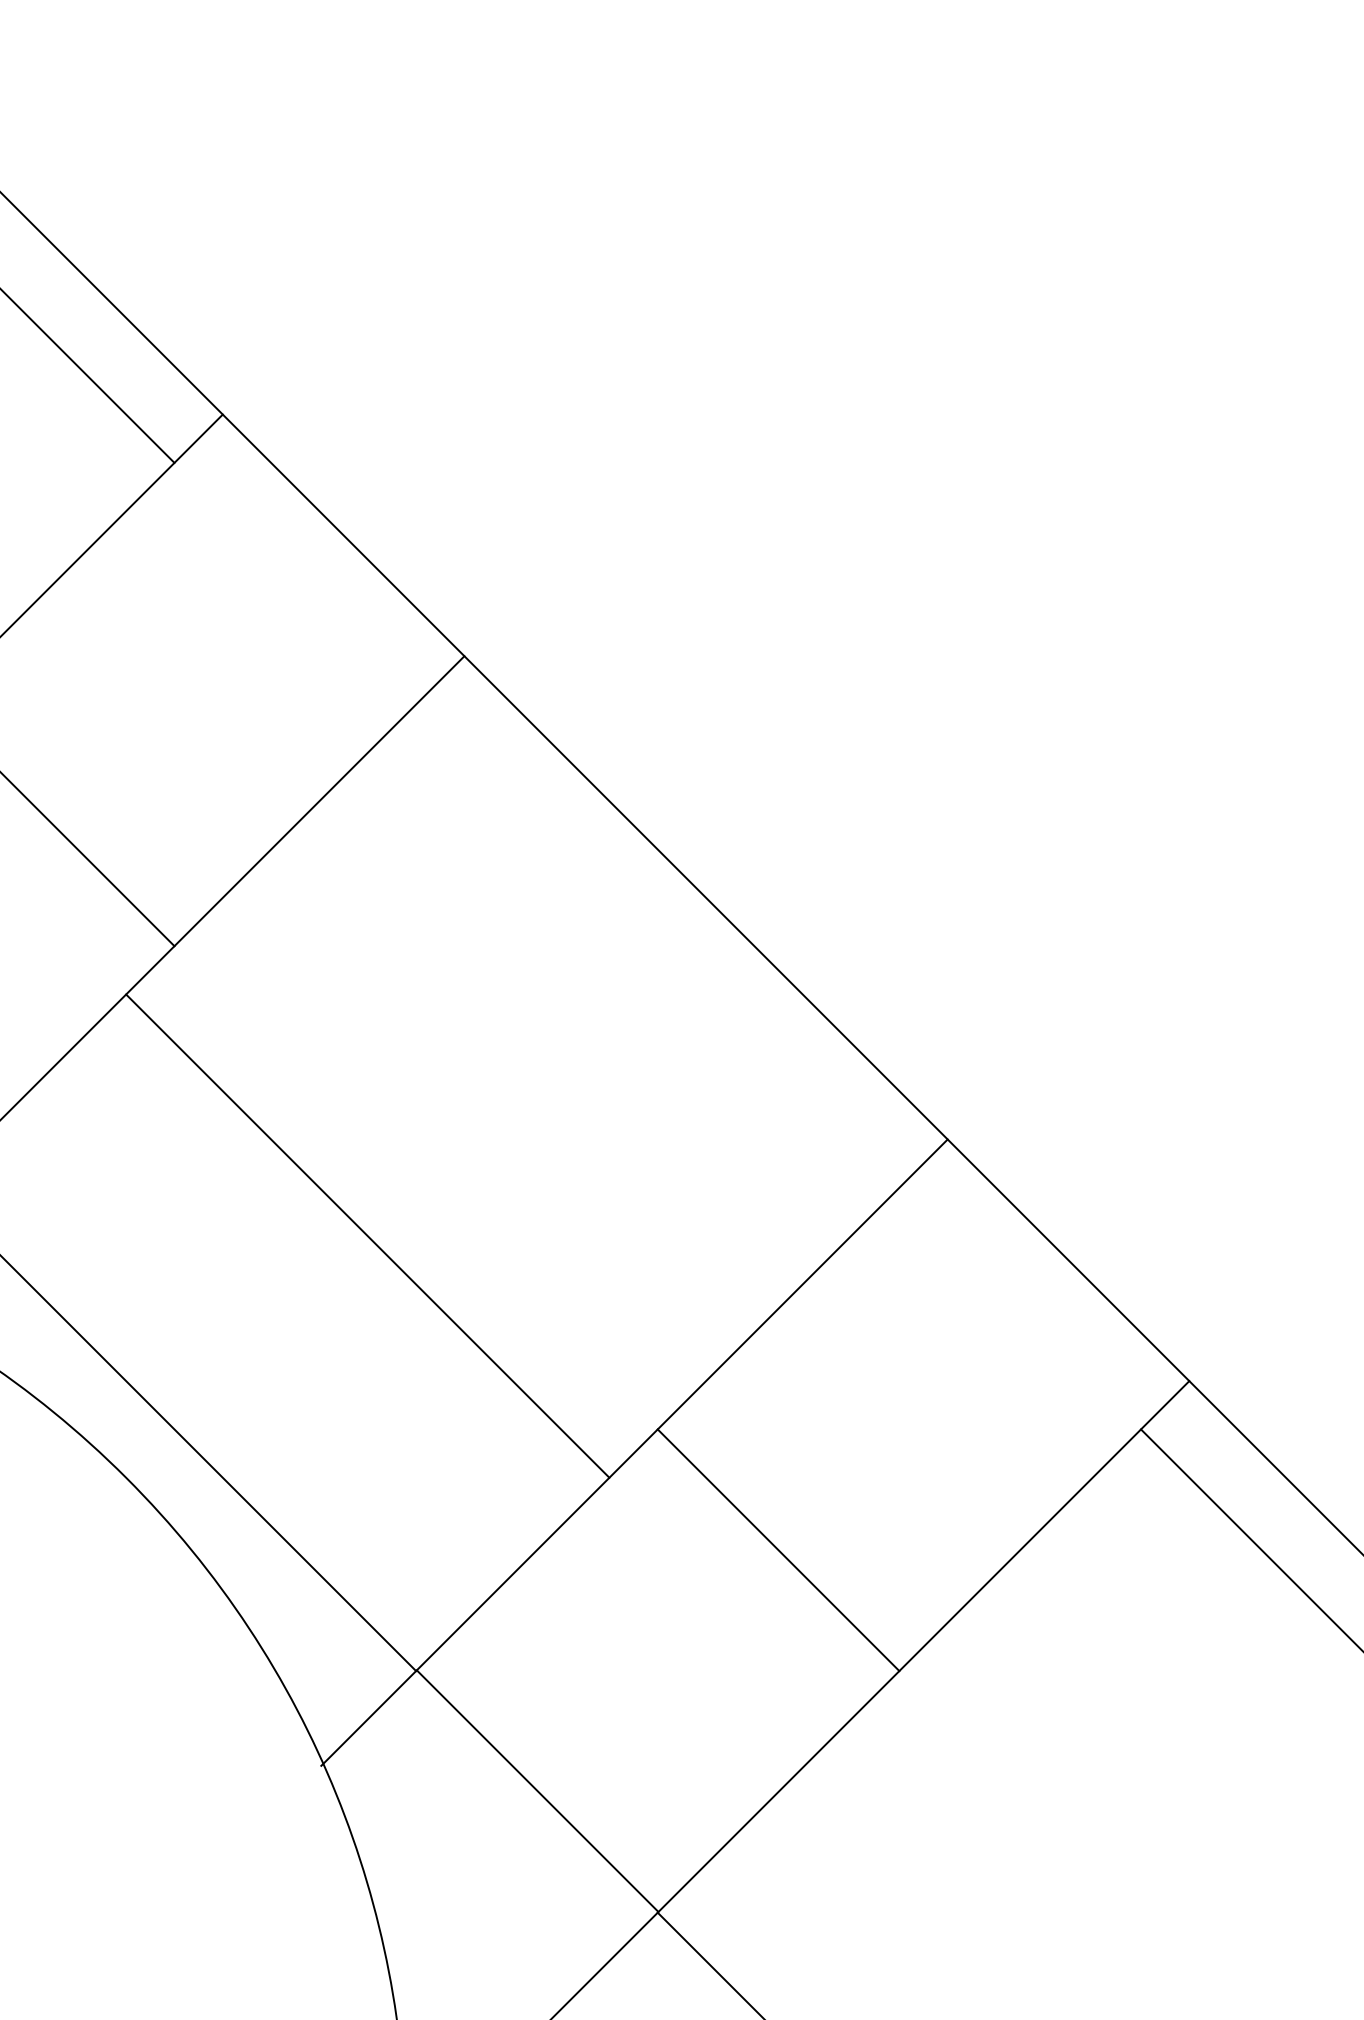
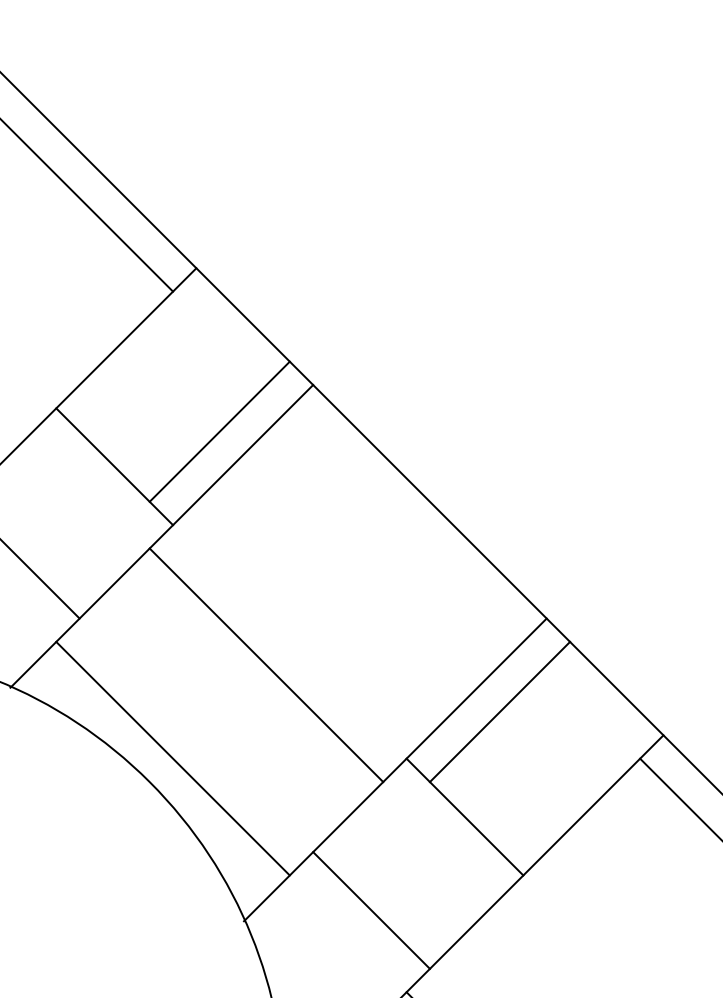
line: (270, 752) -> (219, 431), added
line: (850, 1331) -> (499, 711), added
line: (537, 1791) -> (371, 910), moved

